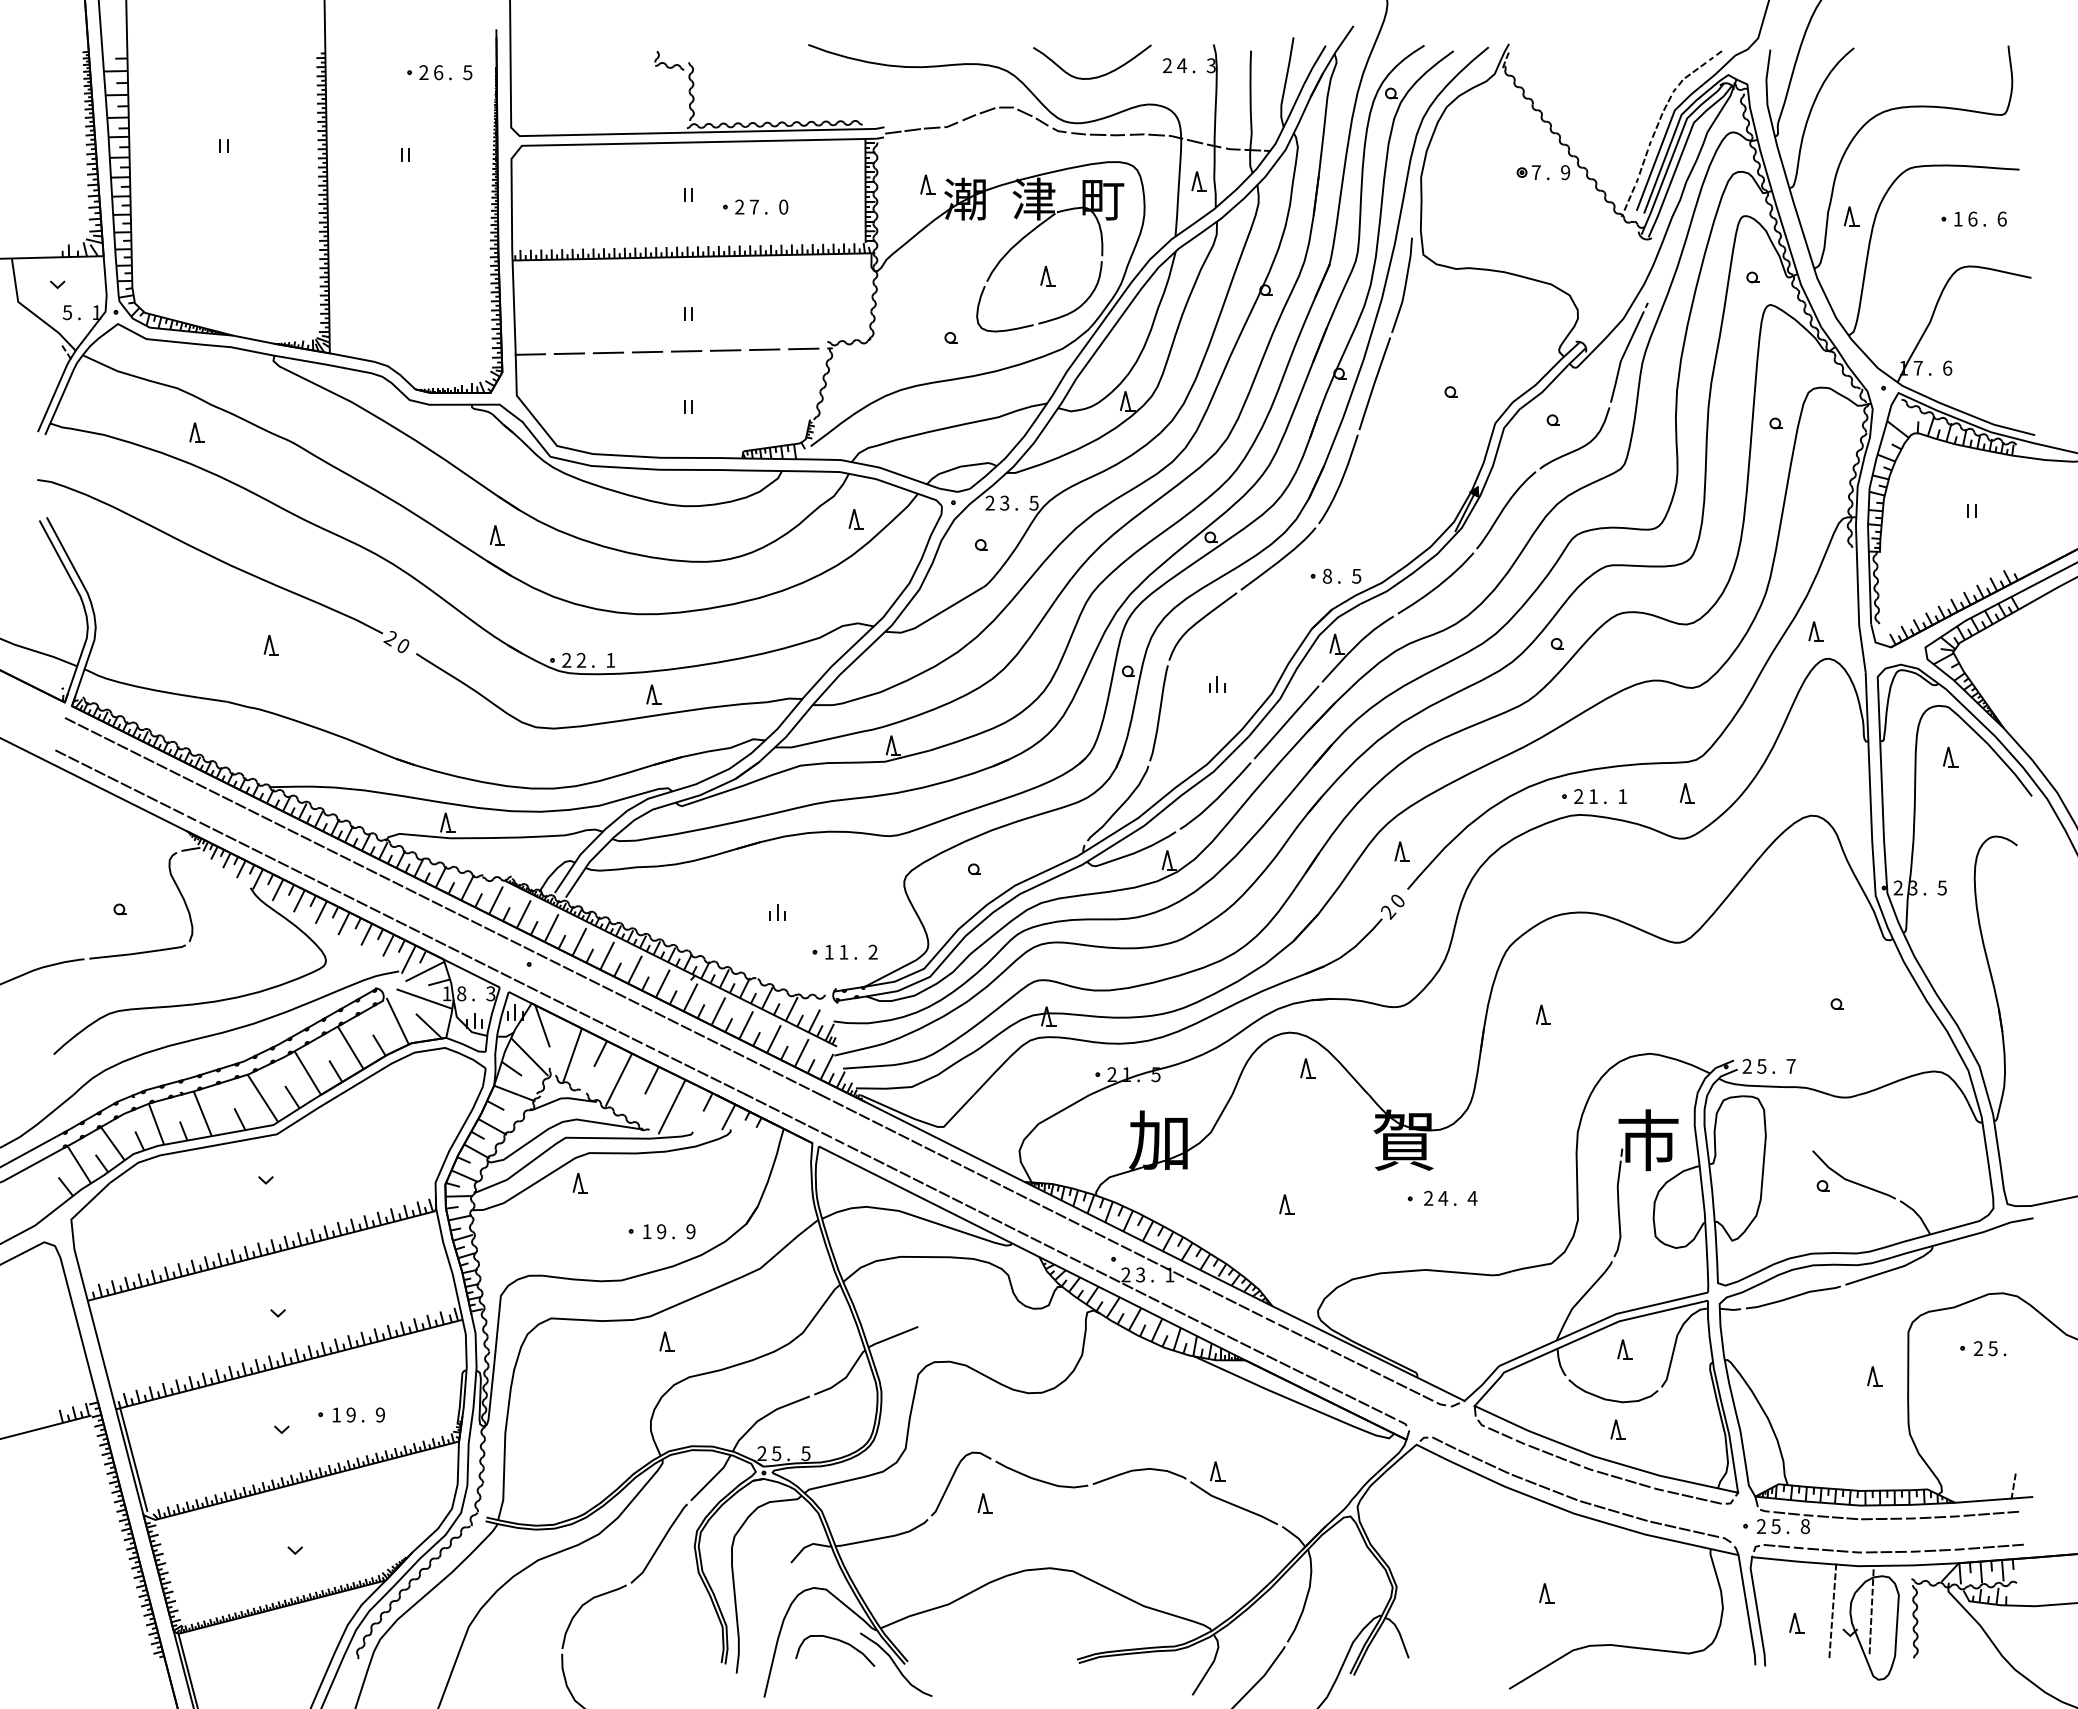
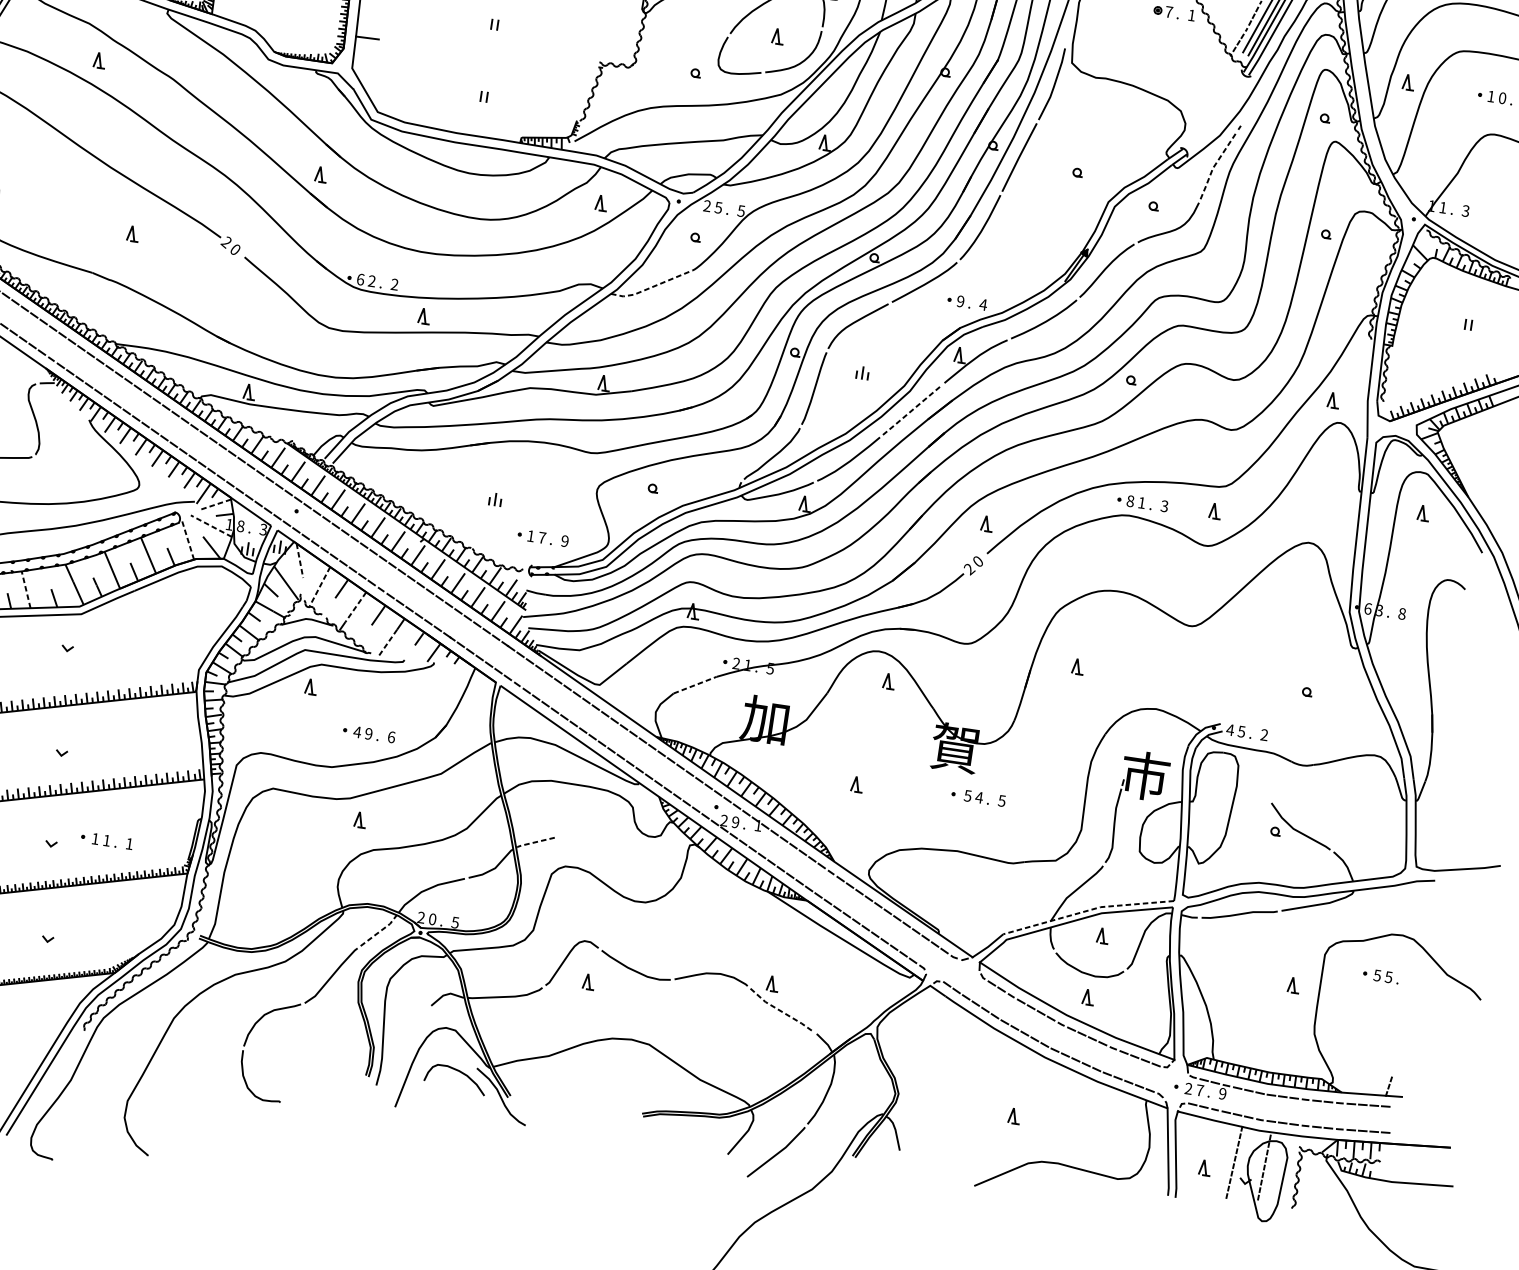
text: (1565, 172) -> (1191, 15), 9 -> 1
text: (1972, 218) -> (1502, 97), 6 -> 0
line: (803, 348) -> (580, 64), removed
line: (764, 349) -> (549, 60), removed
line: (725, 350) -> (519, 57), removed
line: (647, 351) -> (458, 49), removed
line: (686, 351) -> (488, 53), removed
line: (608, 352) -> (428, 45), removed
line: (569, 353) -> (397, 41), removed
line: (1622, 356) -> (1214, 164), solid -> dashed
text: (1947, 367) -> (1465, 210), 6 -> 3
text: (1917, 368) -> (1442, 207), 7 -> 1
text: (1004, 502) -> (718, 207), 3 -> 5
text: (1327, 575) -> (960, 300), 8 -> 9
text: (1356, 576) -> (983, 305), 5 -> 4
line: (934, 616) -> (651, 287), solid -> dashed
text: (566, 659) -> (360, 278), 2 -> 6
text: (610, 659) -> (394, 283), 1 -> 2
line: (1286, 722) -> (912, 410), solid -> dashed
text: (1578, 796) -> (1130, 501), 2 -> 8
text: (1622, 796) -> (1164, 506), 1 -> 3
text: (1898, 887) -> (1368, 608), 2 -> 6
text: (1941, 887) -> (1401, 613), 5 -> 8
text: (843, 952) -> (541, 538), 1 -> 7
text: (872, 952) -> (564, 541), 2 -> 9
line: (424, 971) -> (214, 504), solid -> dashed
line: (424, 999) -> (211, 526), solid -> dashed
line: (397, 1021) -> (187, 540), solid -> dashed
line: (542, 1026) -> (299, 560), solid -> dashed
line: (572, 1055) -> (319, 586), solid -> dashed
text: (1790, 1065) -> (1264, 734), 7 -> 2
text: (1747, 1066) -> (1230, 730), 2 -> 4
line: (621, 1074) -> (355, 607), solid -> dashed
line: (1064, 1109) -> (695, 685), solid -> dashed
line: (668, 1114) -> (387, 643), solid -> dashed
line: (203, 1115) -> (26, 591), solid -> dashed
text: (1428, 1197) -> (967, 795), 2 -> 5
text: (1472, 1198) -> (1001, 801), 4 -> 5
text: (646, 1231) -> (357, 732), 1 -> 4
text: (690, 1231) -> (391, 737), 9 -> 6
text: (1140, 1274) -> (735, 822), 3 -> 9
line: (1601, 1320) -> (1088, 910), solid -> dashed
line: (892, 1337) -> (535, 842), solid -> dashed
text: (1977, 1348) -> (1376, 975), 2 -> 5
text: (350, 1414) -> (106, 840), 9 -> 1
text: (380, 1414) -> (129, 843), 9 -> 1
text: (776, 1453) -> (432, 919), 5 -> 0
line: (713, 1478) -> (380, 931), solid -> dashed
line: (1233, 1504) -> (781, 1011), solid -> dashed
text: (1775, 1526) -> (1199, 1090), 5 -> 7
text: (1804, 1526) -> (1222, 1093), 8 -> 9

